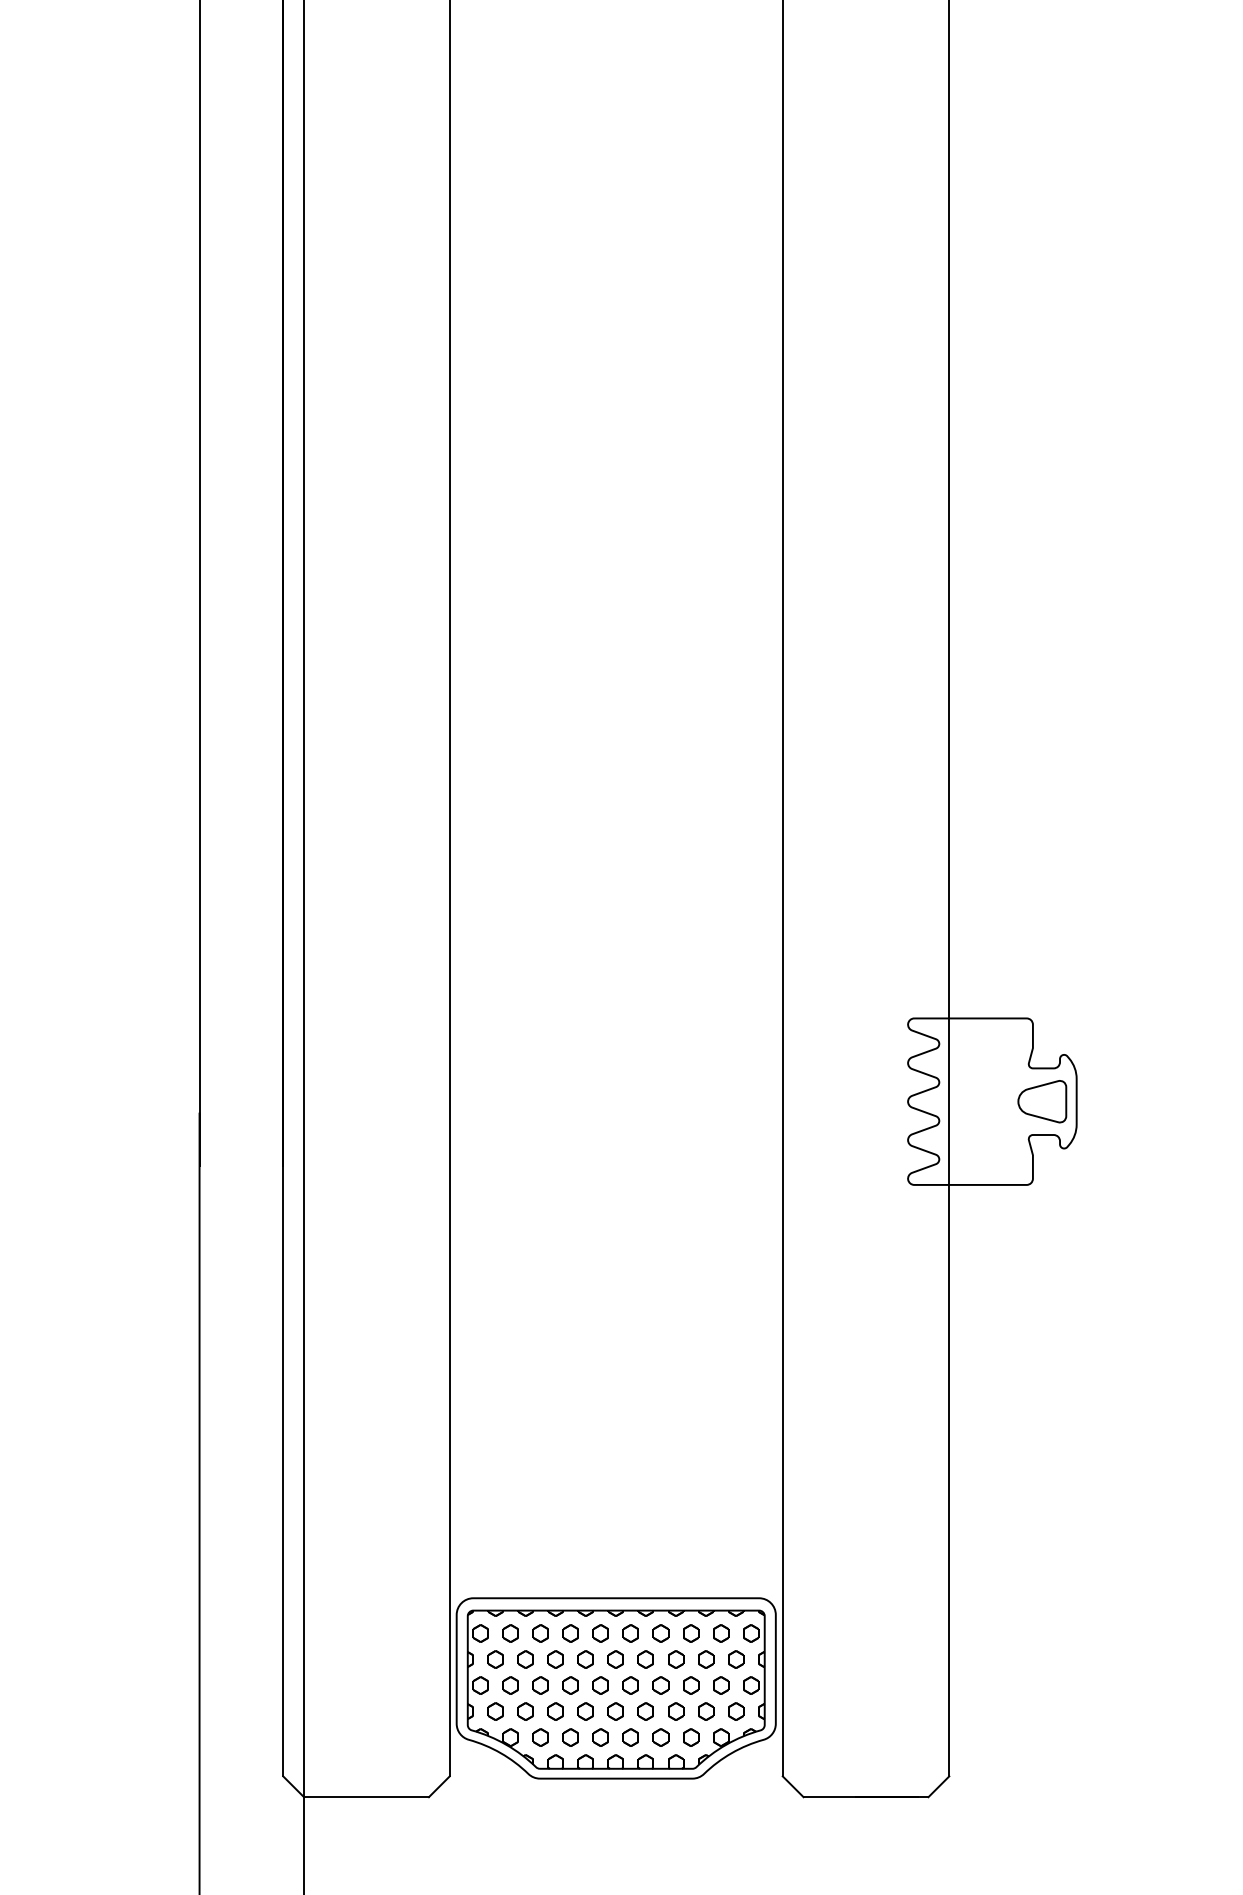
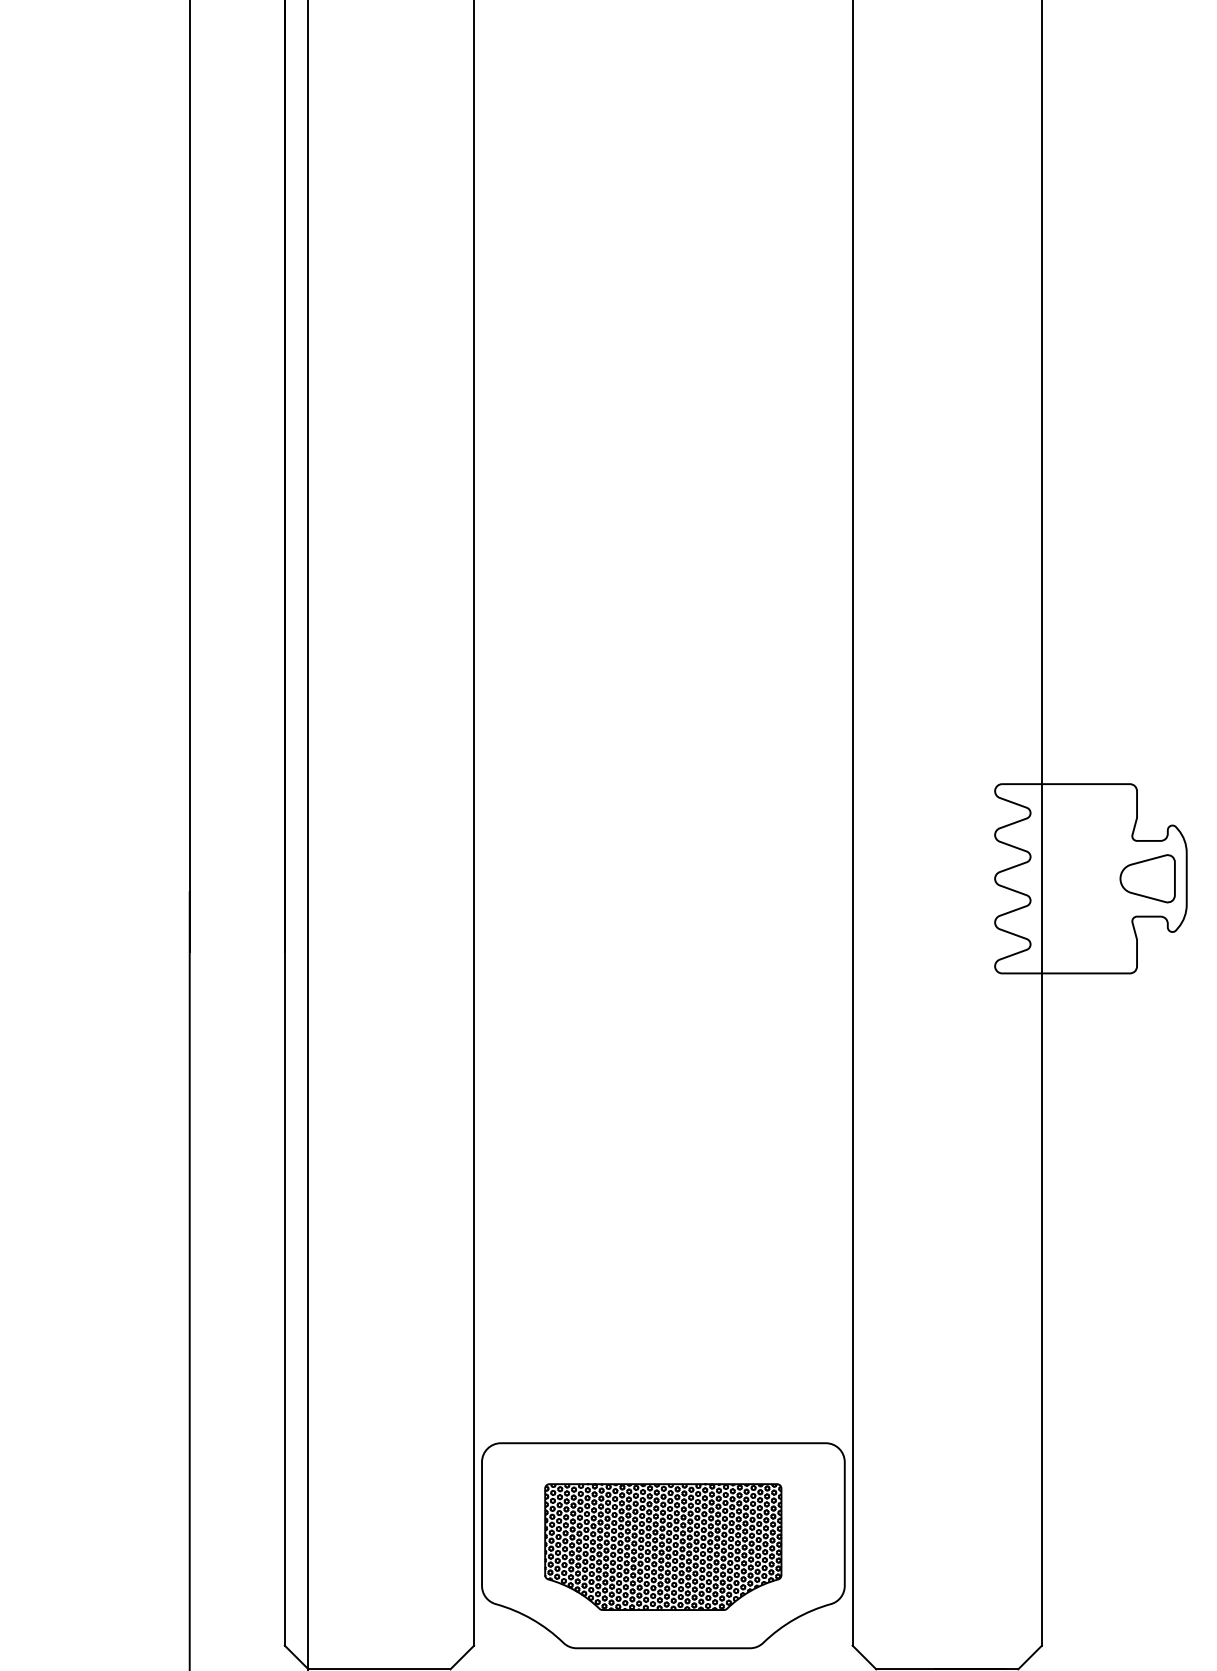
part: (615, 1689) -> (662, 1546), size x0.7

